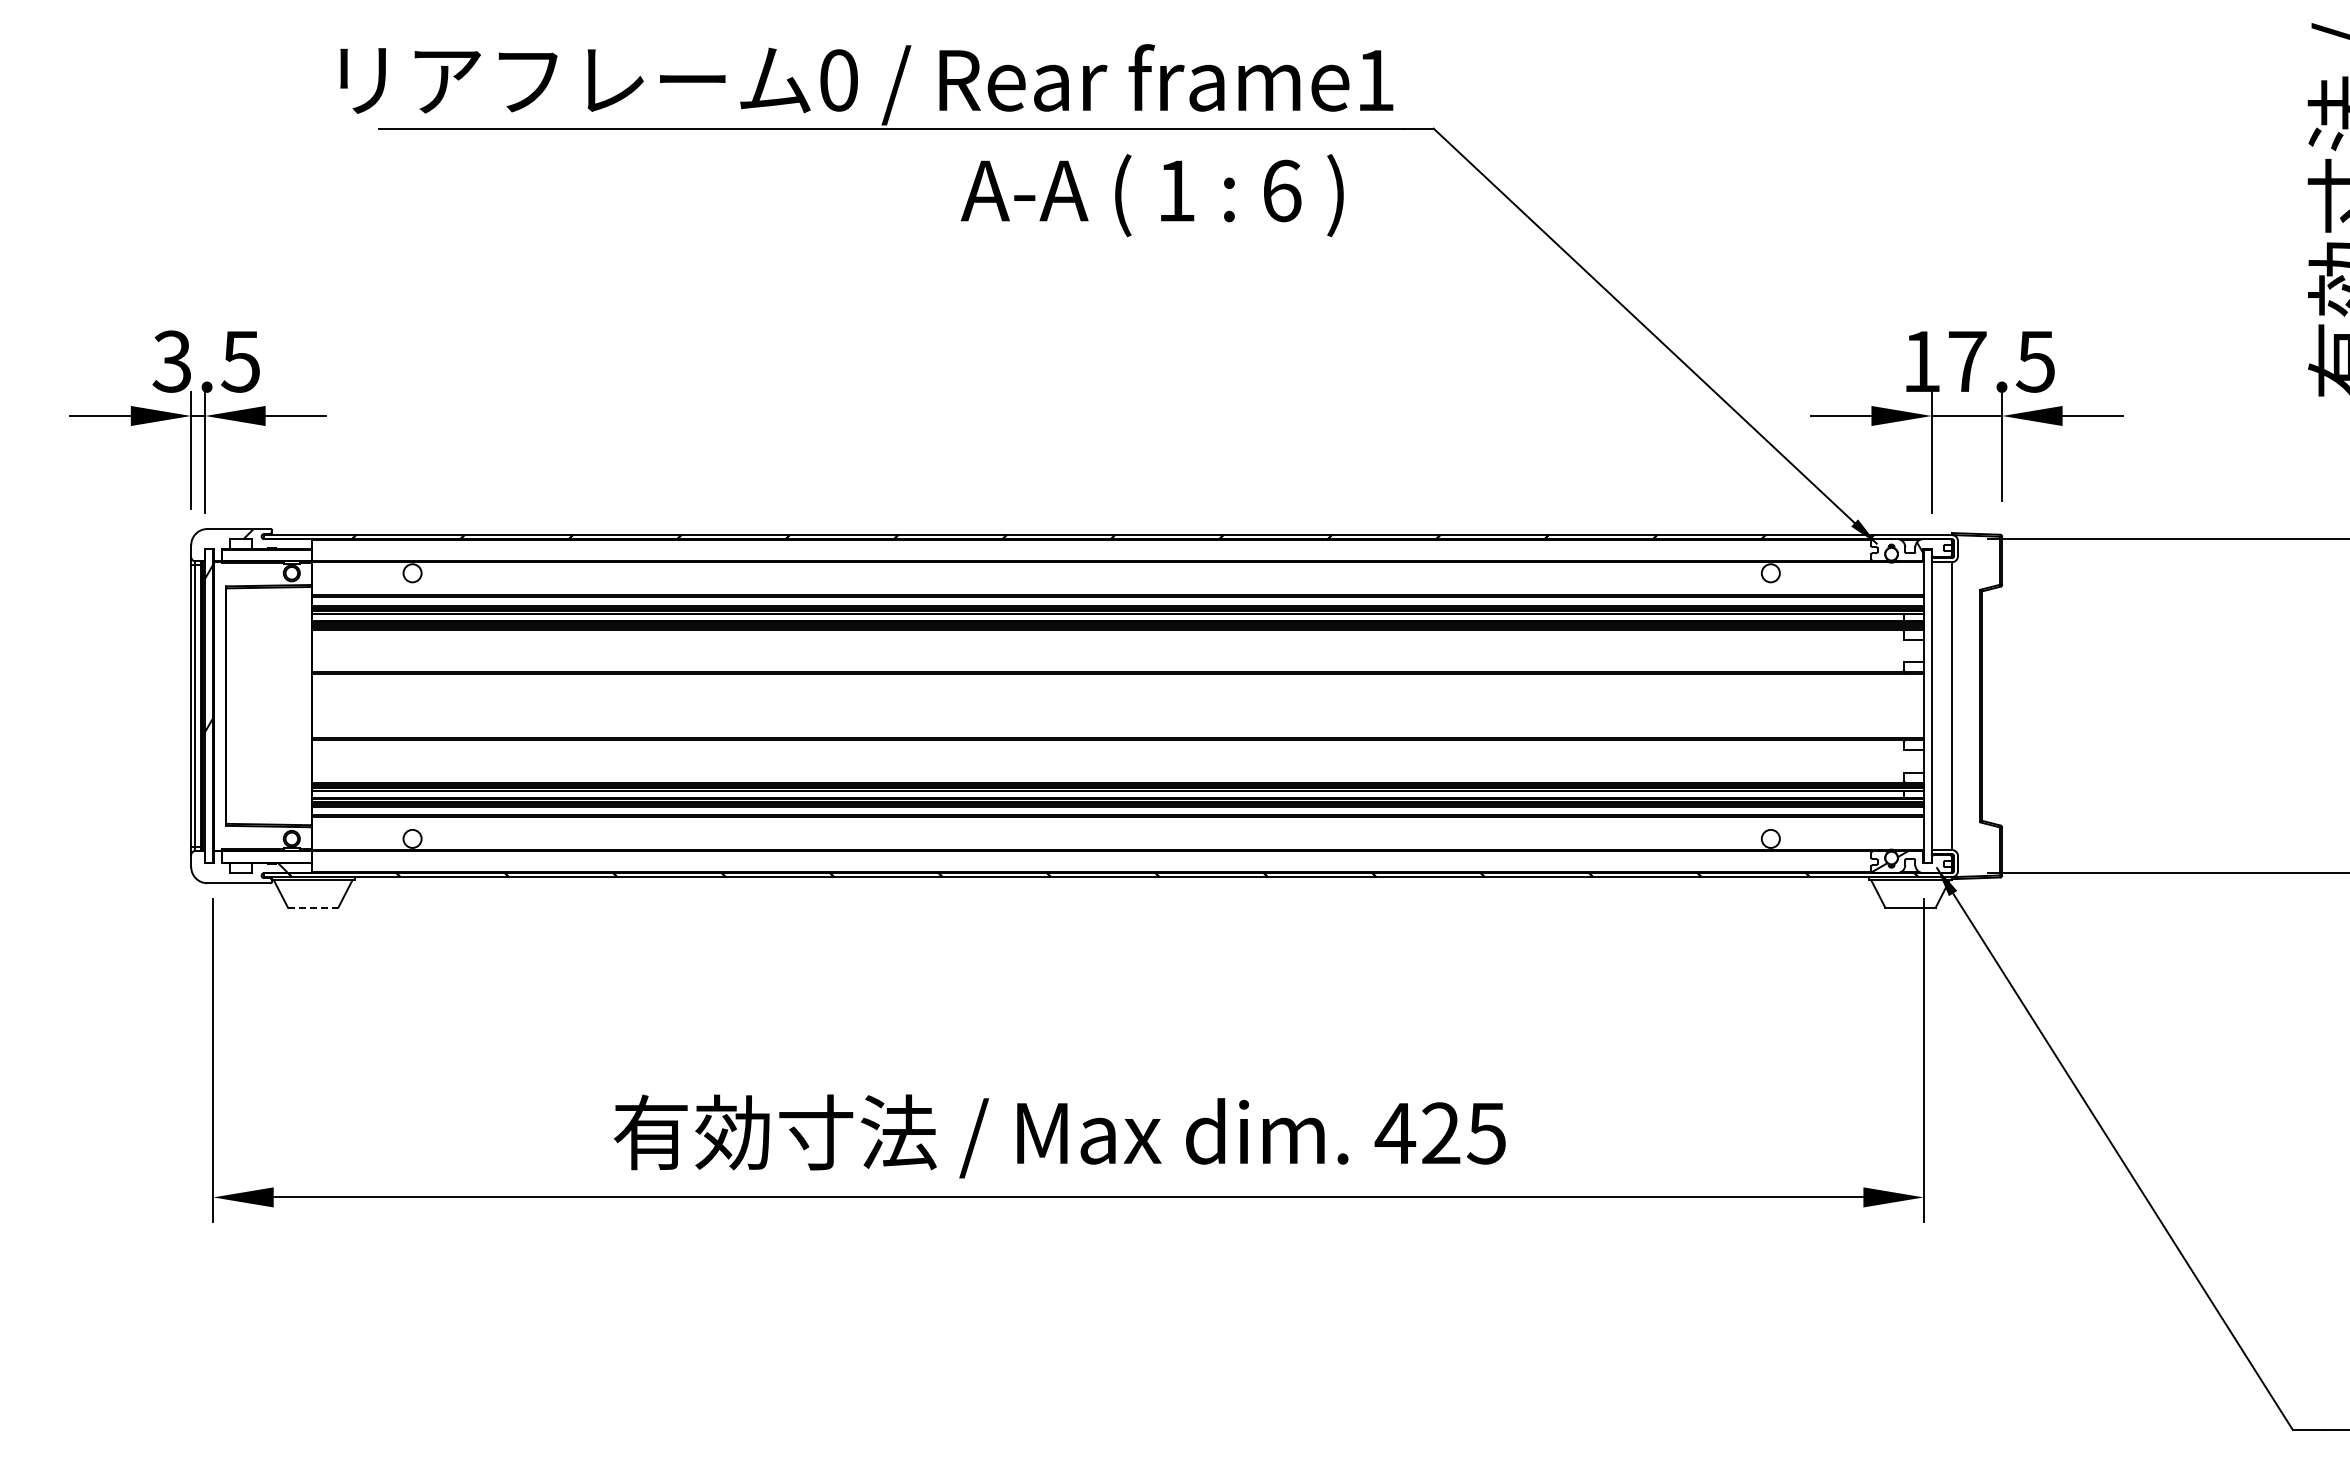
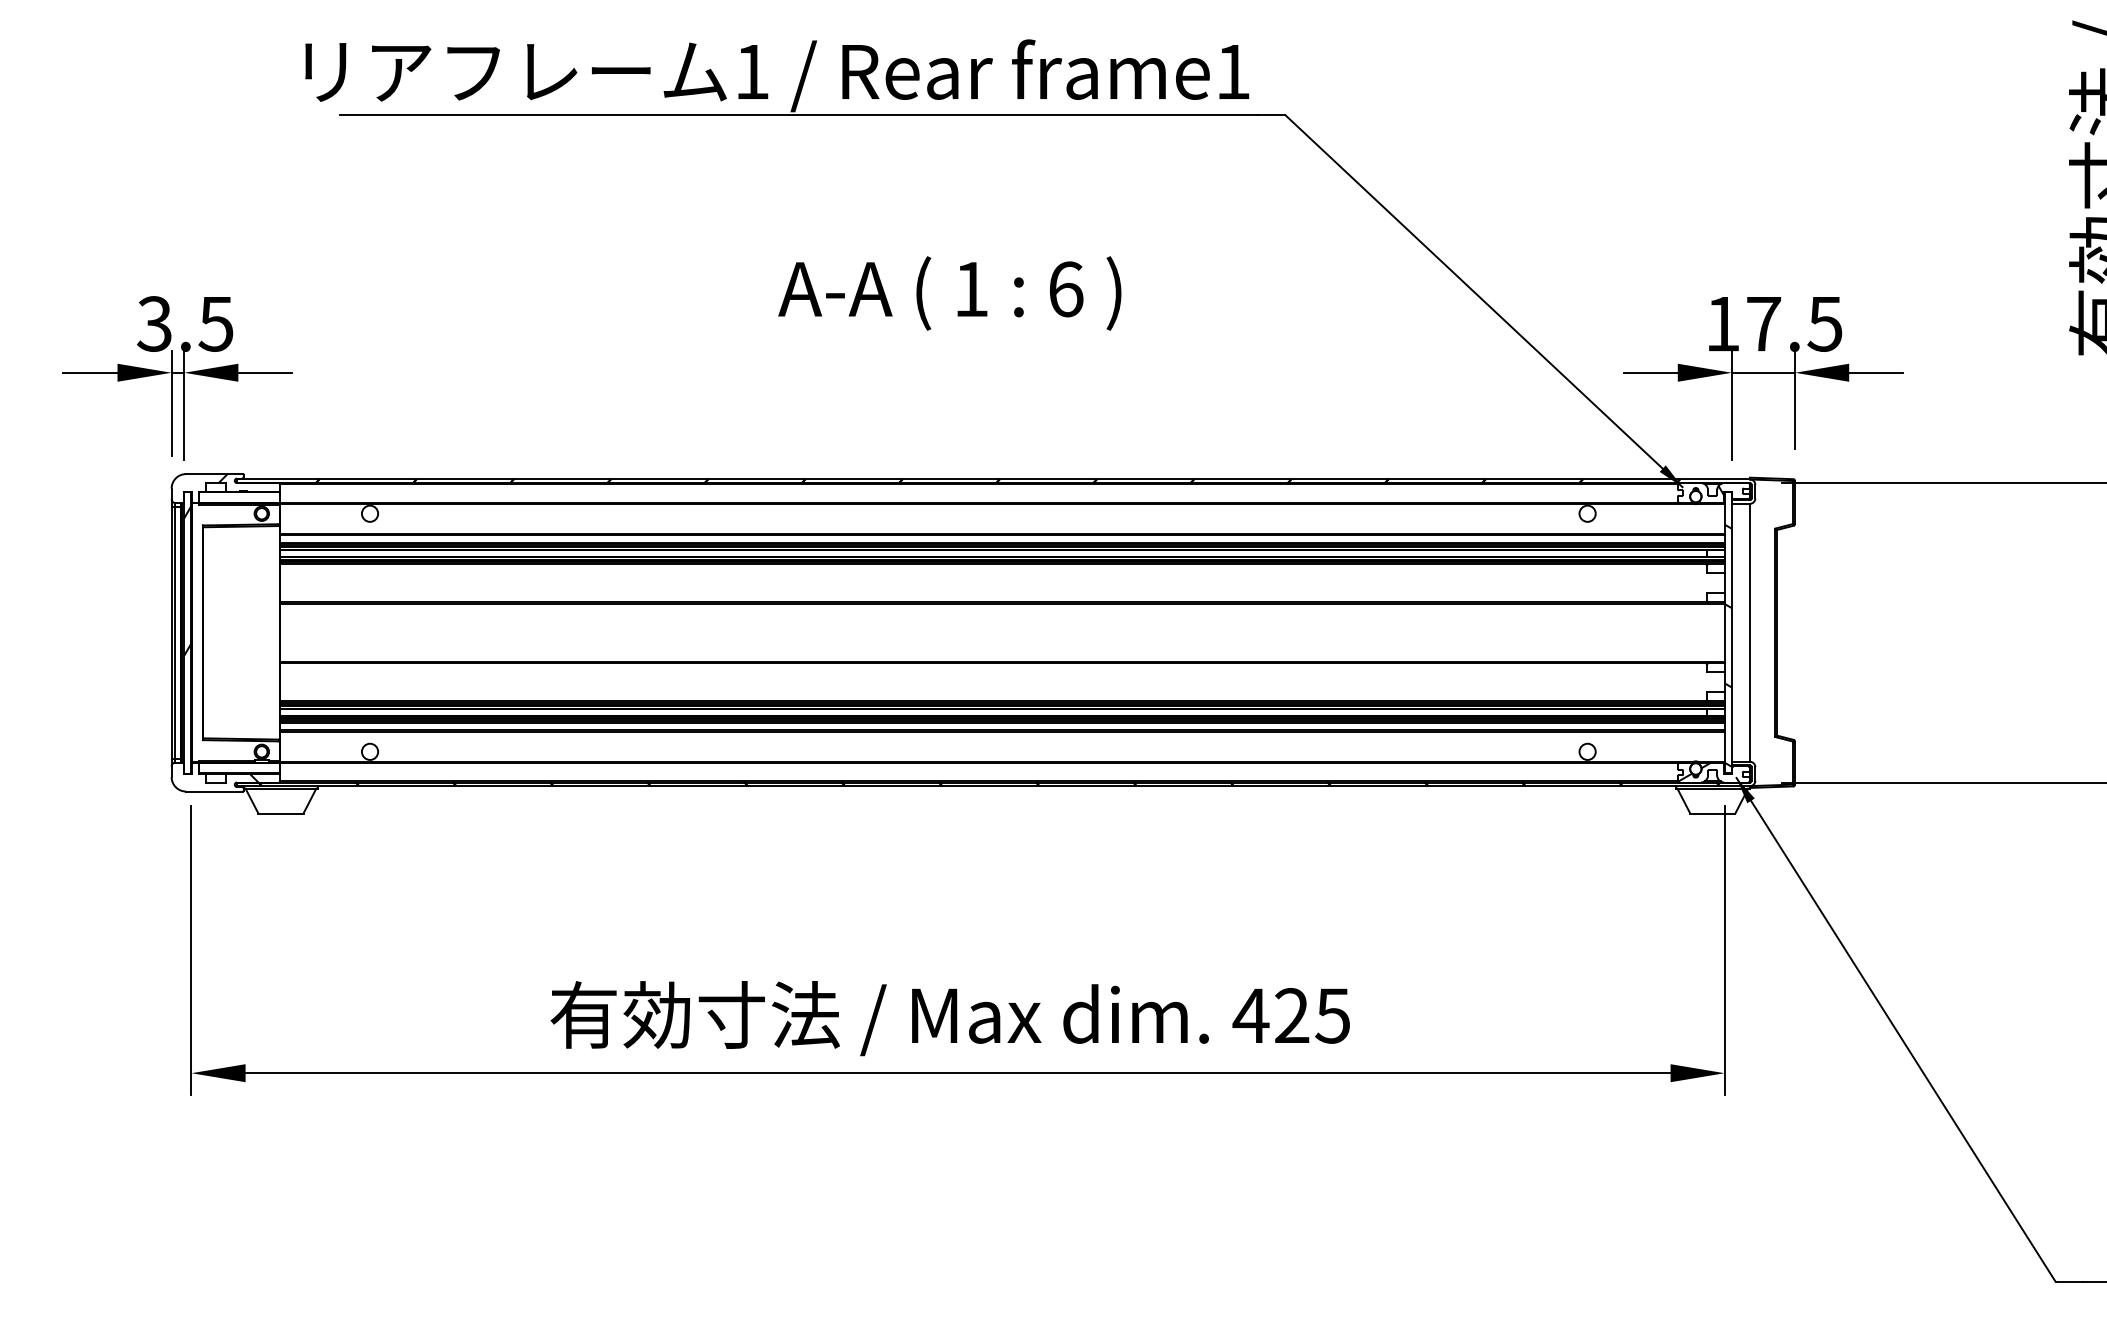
text: (838, 80) -> (751, 72), 0 -> 1
text: (1152, 195) -> (949, 293), moved
hatch: (1927, 720) -> (1728, 645), added
line: (313, 907) -> (281, 813), dashed -> solid

